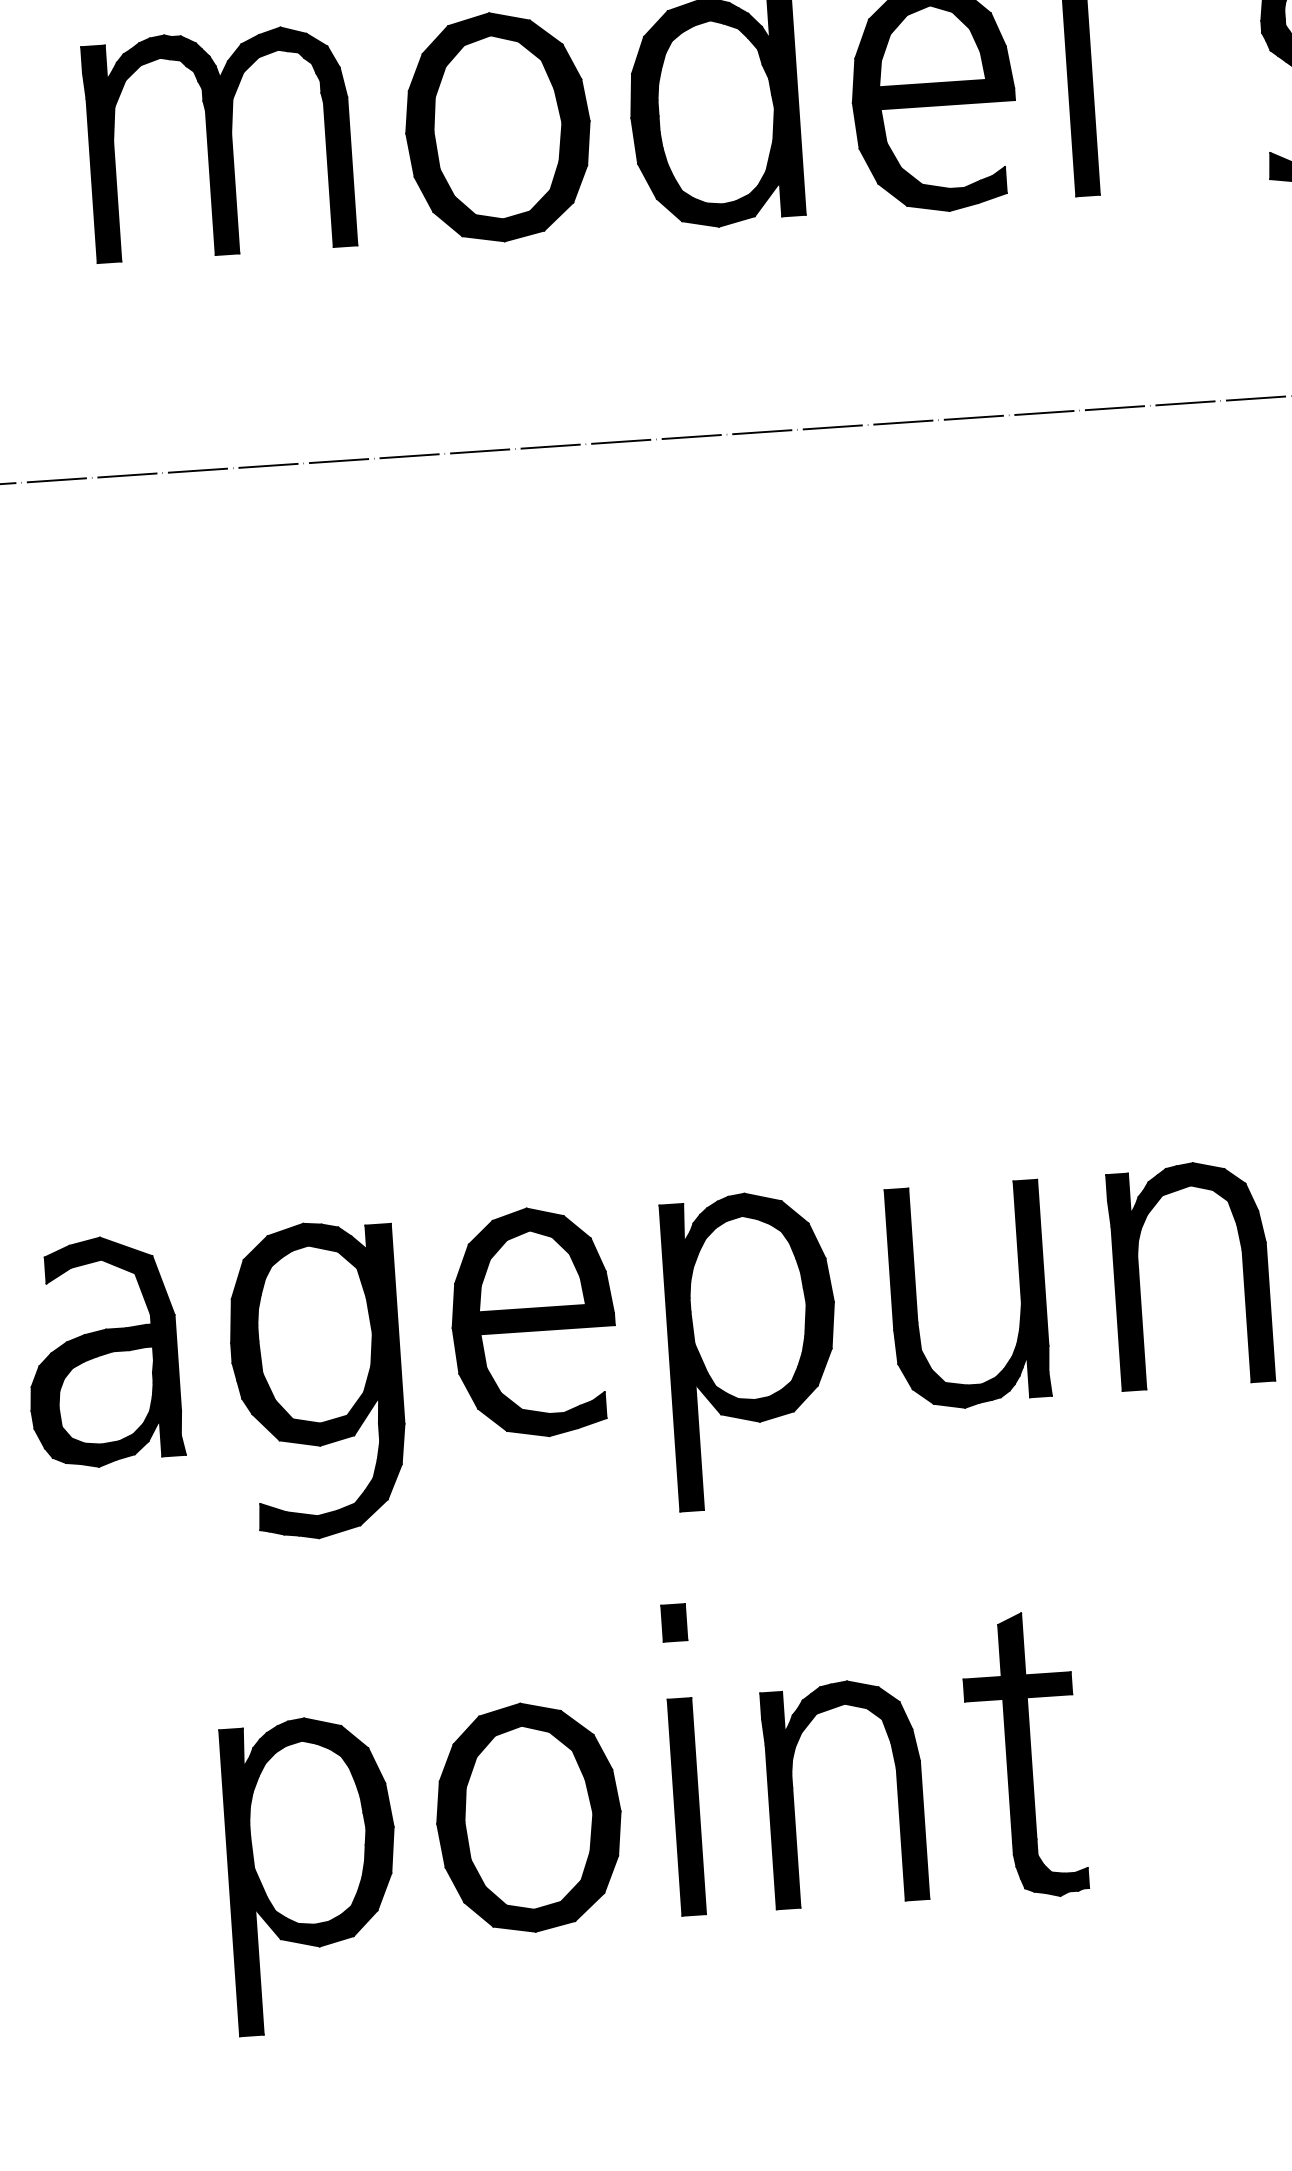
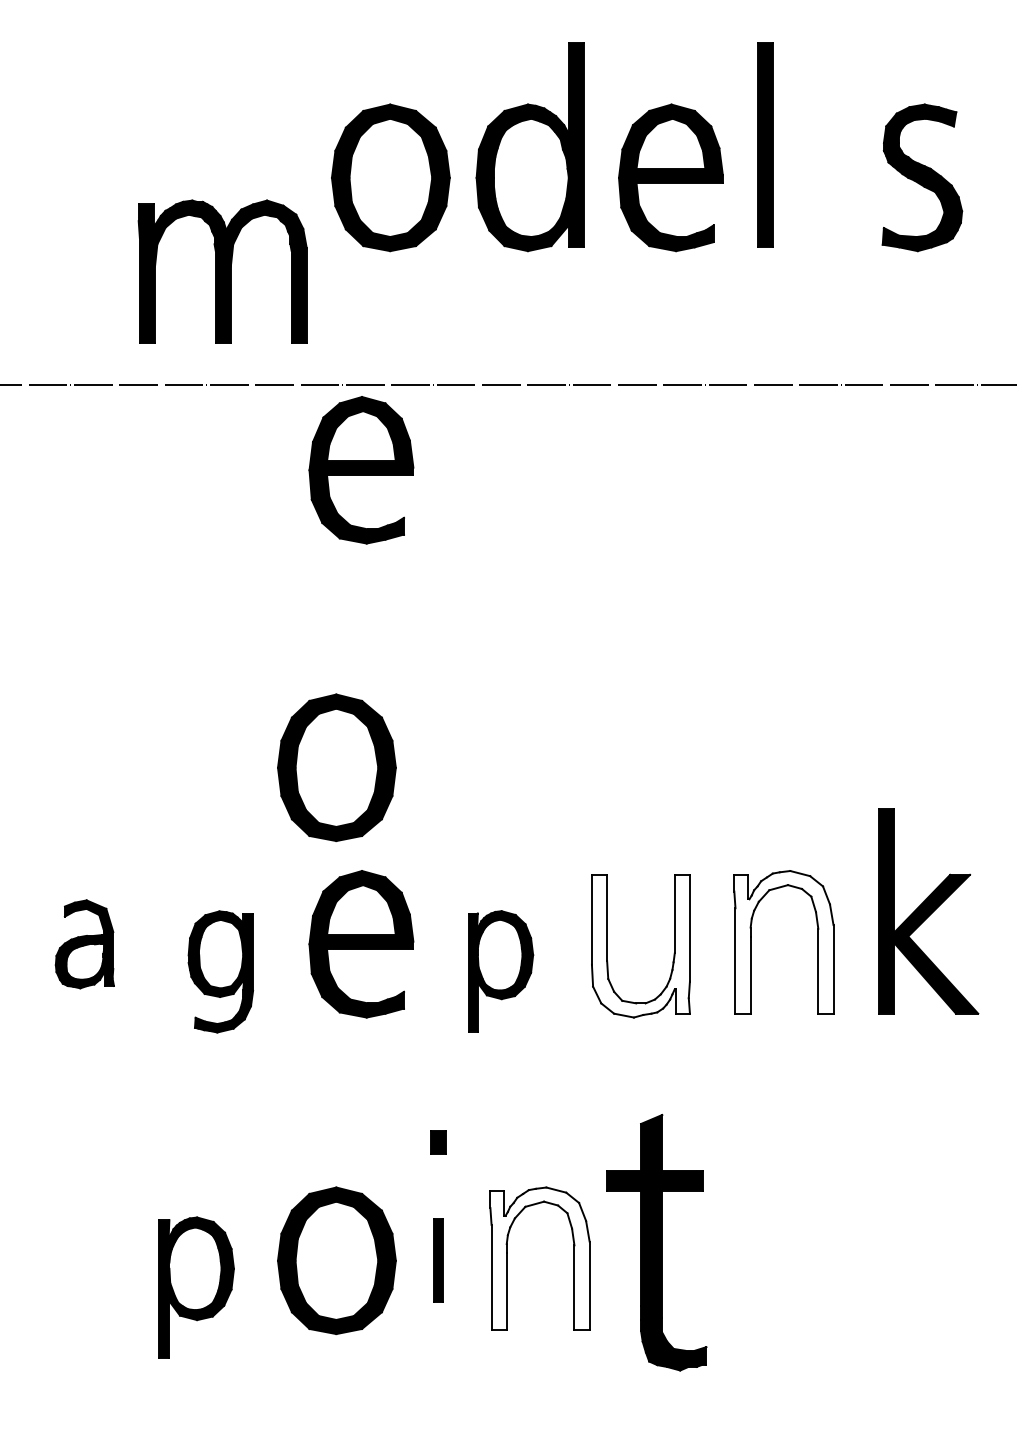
part: (218, 142) -> (222, 271), moved
part: (483, 585) -> (361, 470), added
part: (475, 1050) -> (336, 767), added
fill: (1189, 1275) -> (783, 942), removed
fill: (967, 1294) -> (640, 945), removed
part: (752, 1350) -> (500, 971), size x0.6
part: (102, 1352) -> (84, 944), size x0.6
part: (317, 1379) -> (220, 971), size x0.6
part: (1024, 1755) -> (656, 1242), size x1.4
fill: (843, 1792) -> (539, 1258), removed
part: (686, 1806) -> (438, 1260), size x0.6
part: (313, 1874) -> (196, 1287), size x0.7

